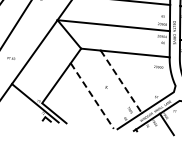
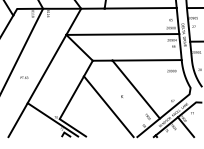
line: (121, 81) -> (136, 89), dashed -> solid
line: (92, 96) -> (109, 107), dashed -> solid

